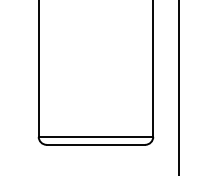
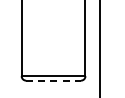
line: (97, 144) -> (54, 80), solid -> dashed

